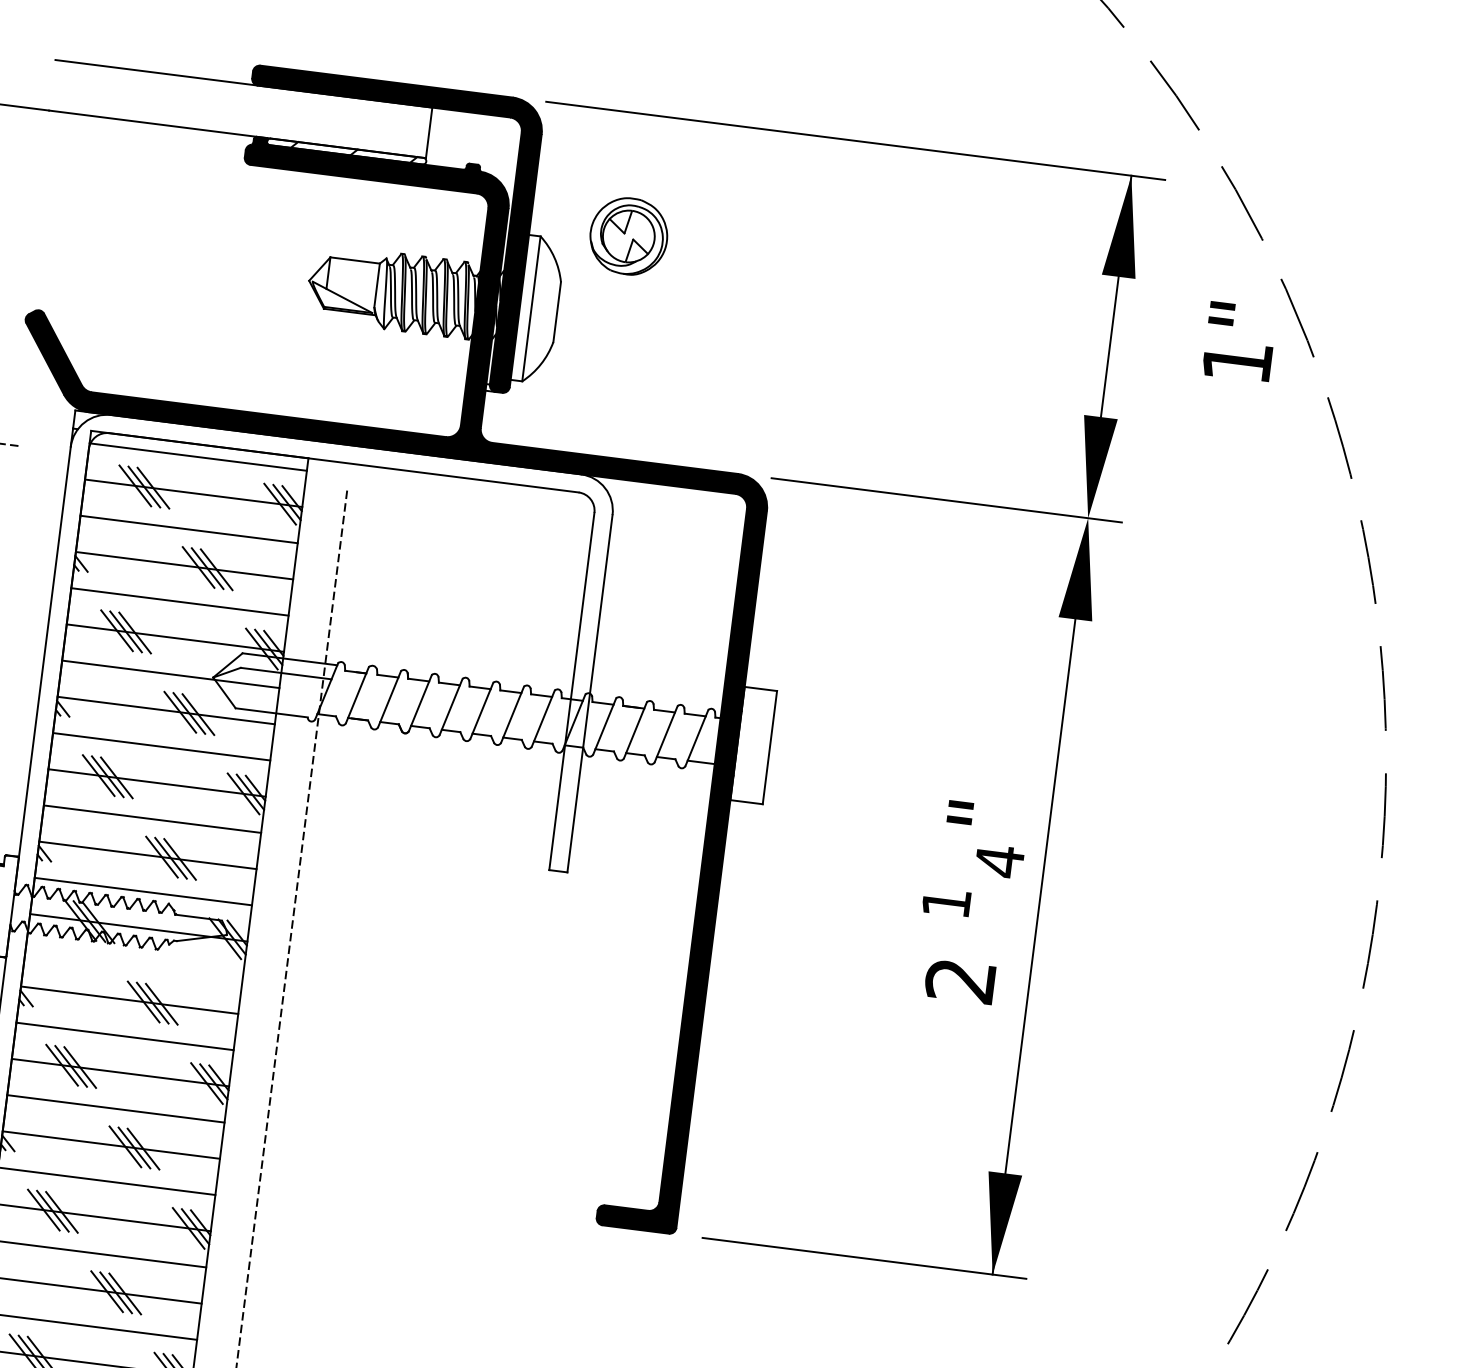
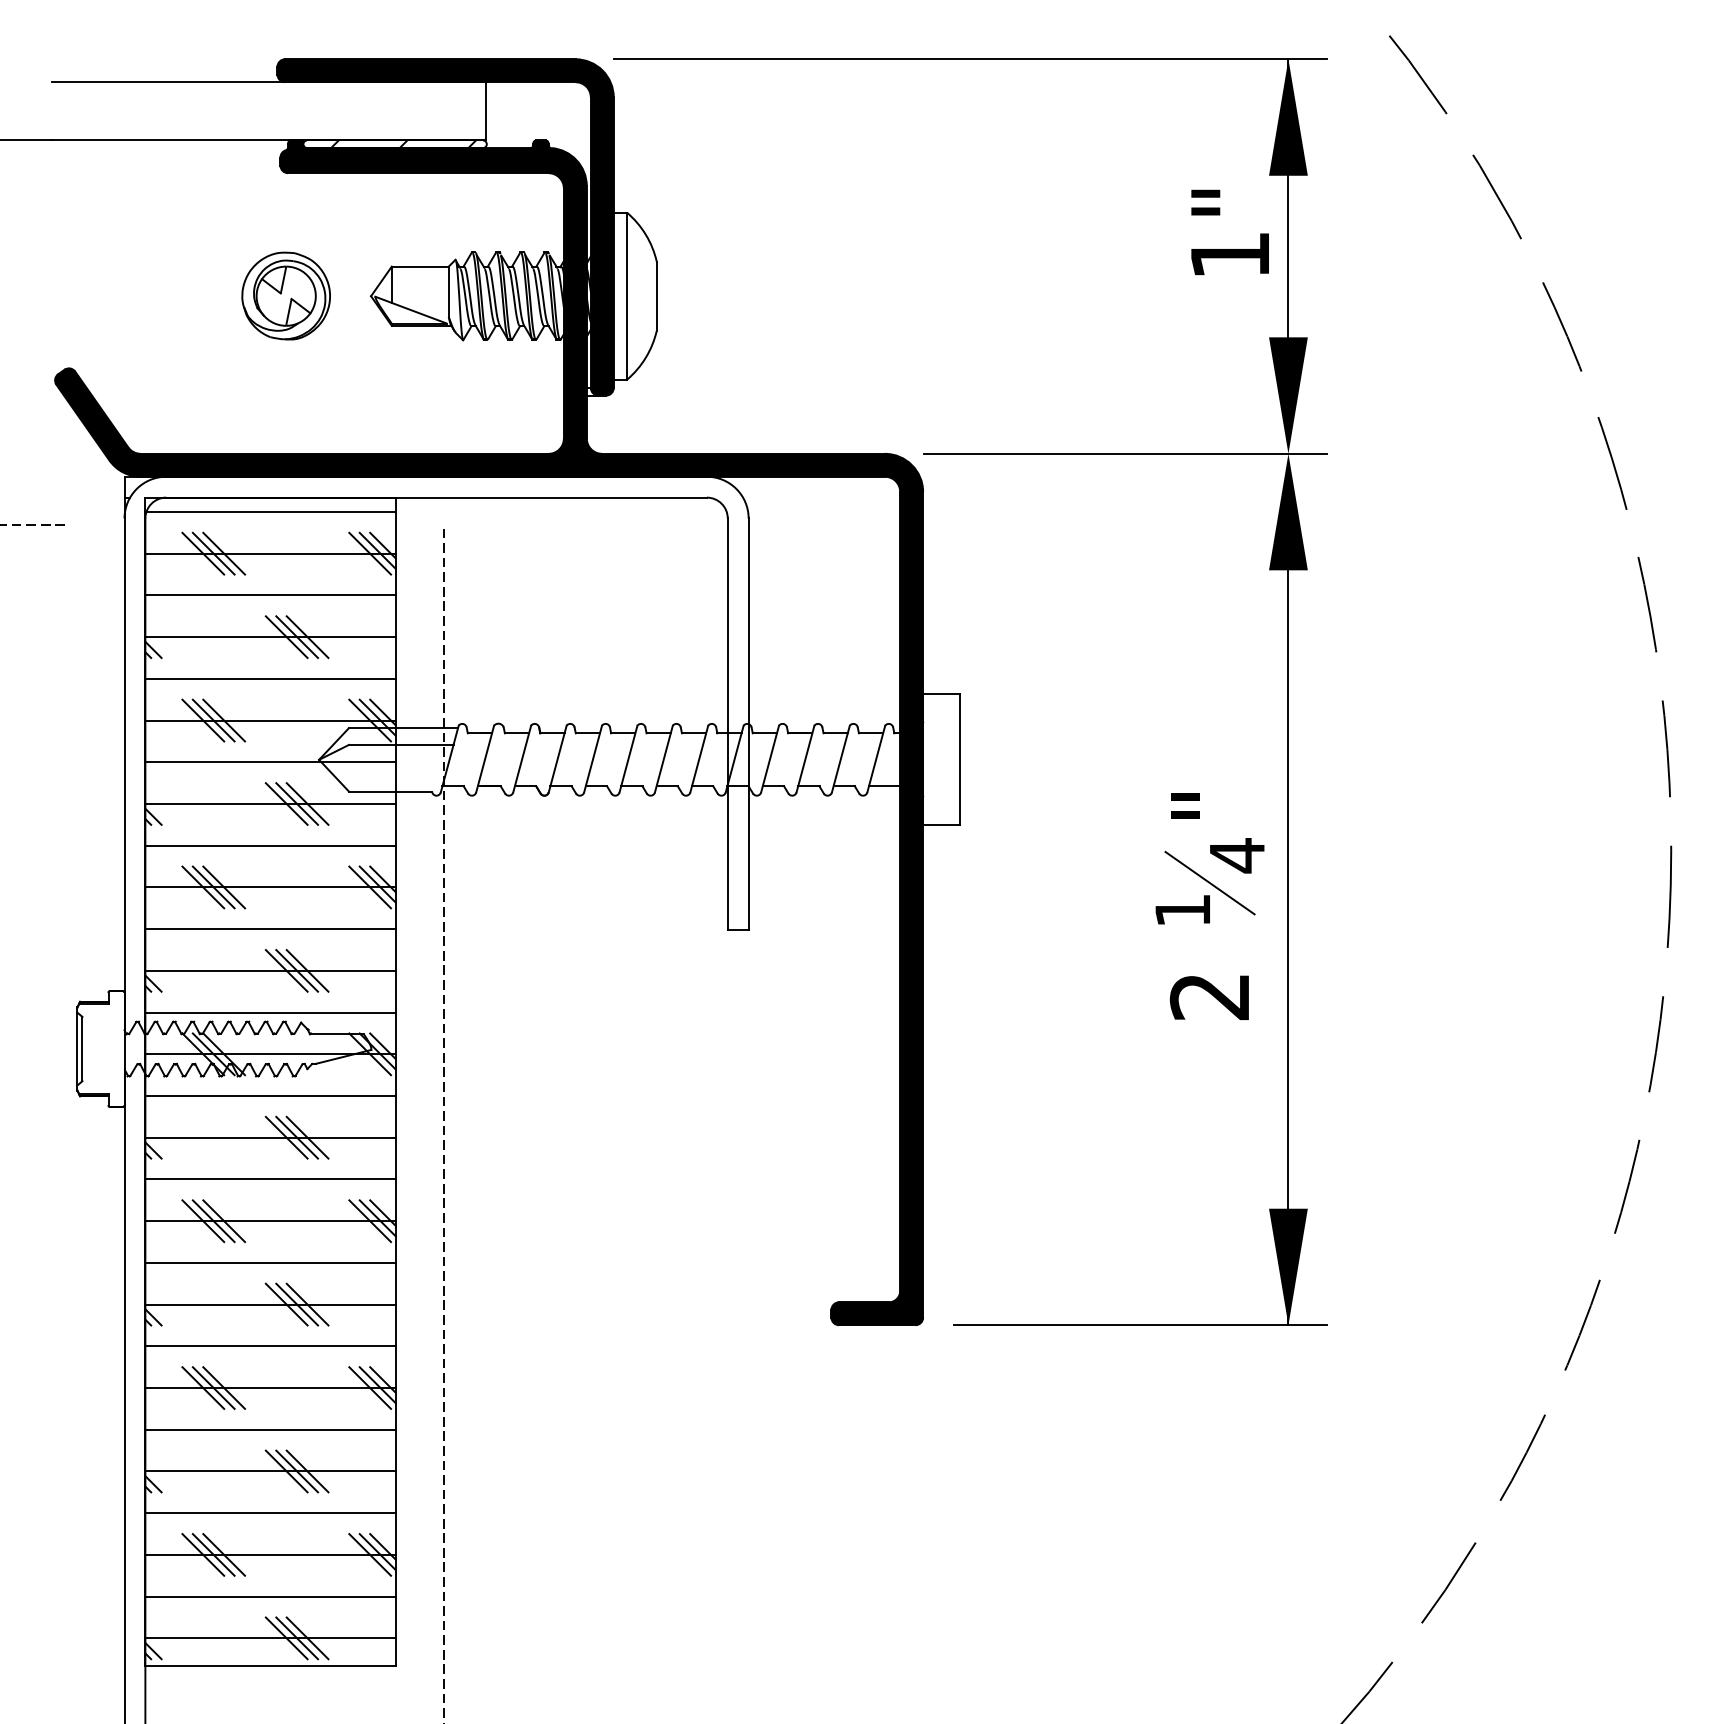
part: (628, 235) -> (285, 295), moved
text: (1239, 342) -> (1229, 232), moved
line: (972, 881) -> (1209, 882), added
line: (134, 964) -> (270, 1096), added

